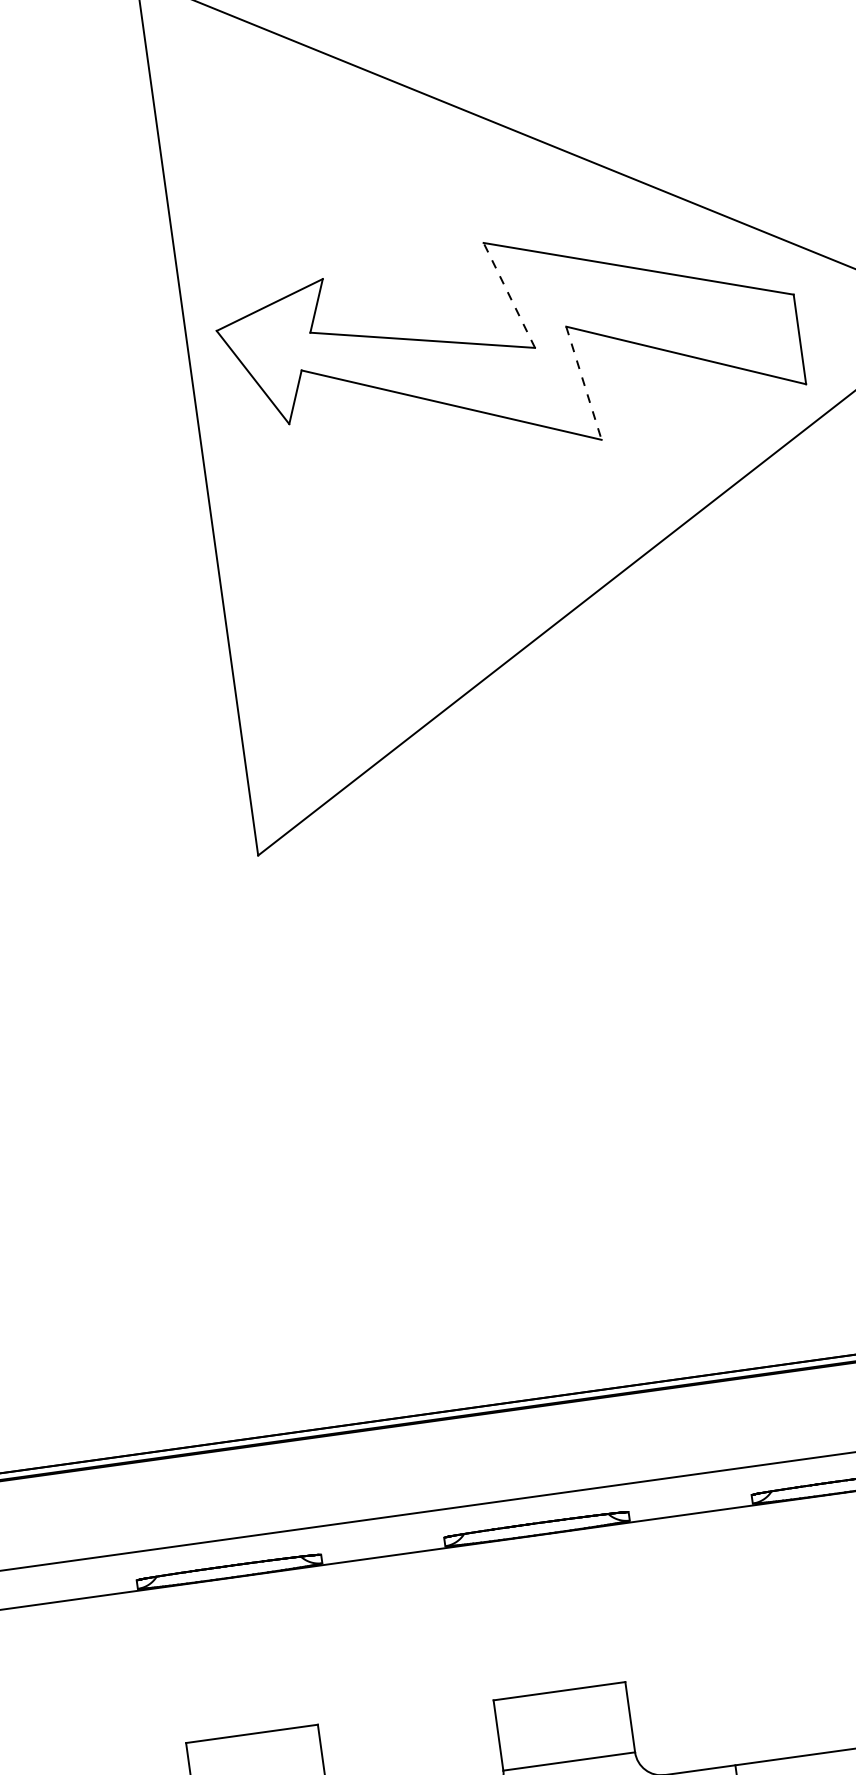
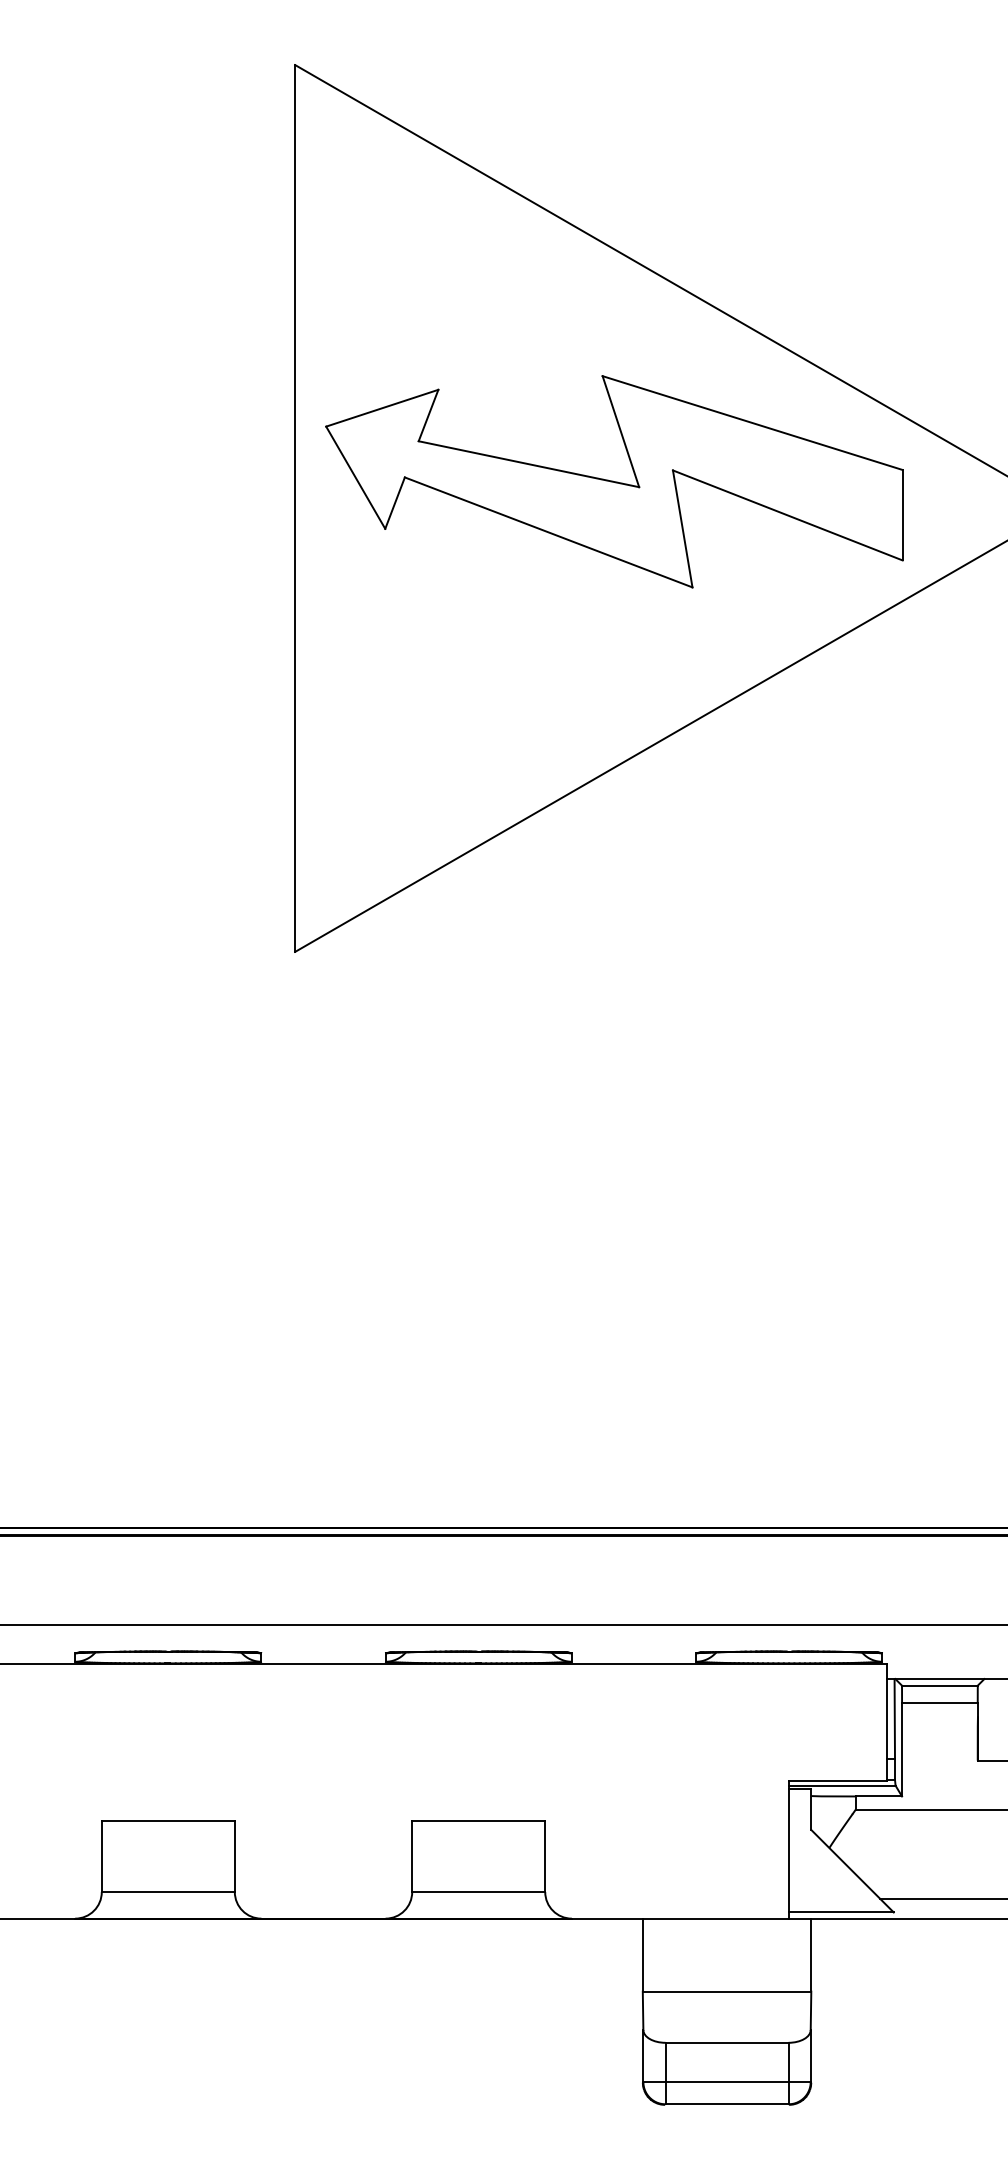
line: (508, 295) -> (620, 431), dashed -> solid
line: (583, 383) -> (682, 529), dashed -> solid

